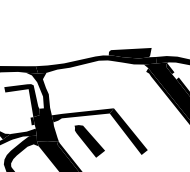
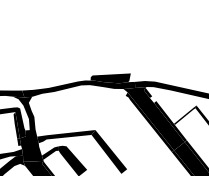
fill: (29, 103) -> (16, 125), added
fill: (60, 133) -> (45, 153), added

